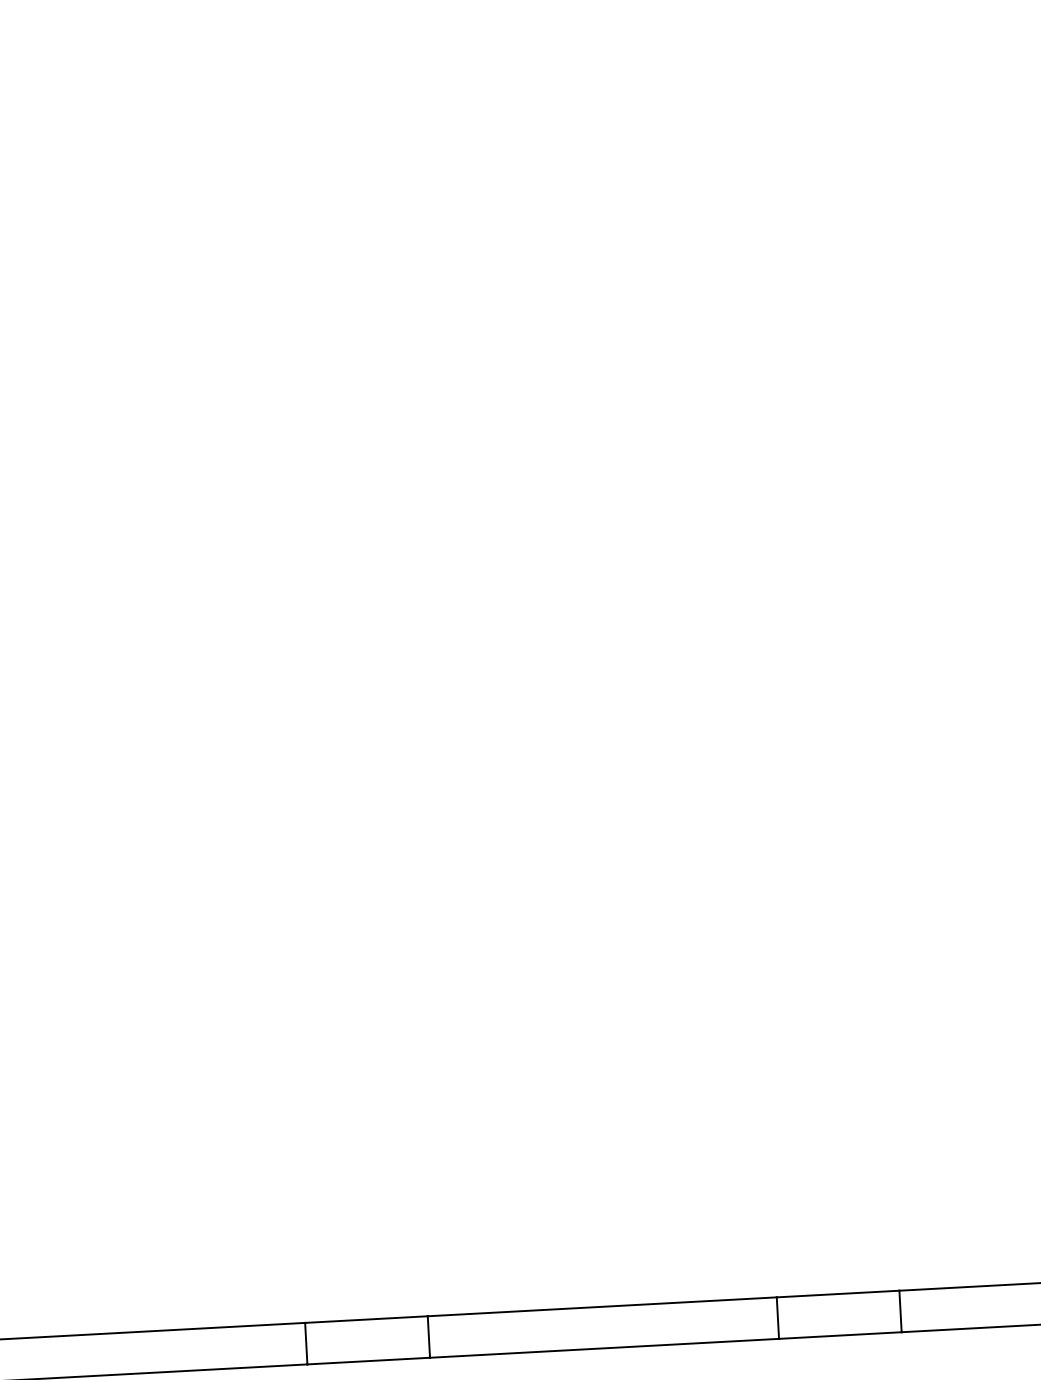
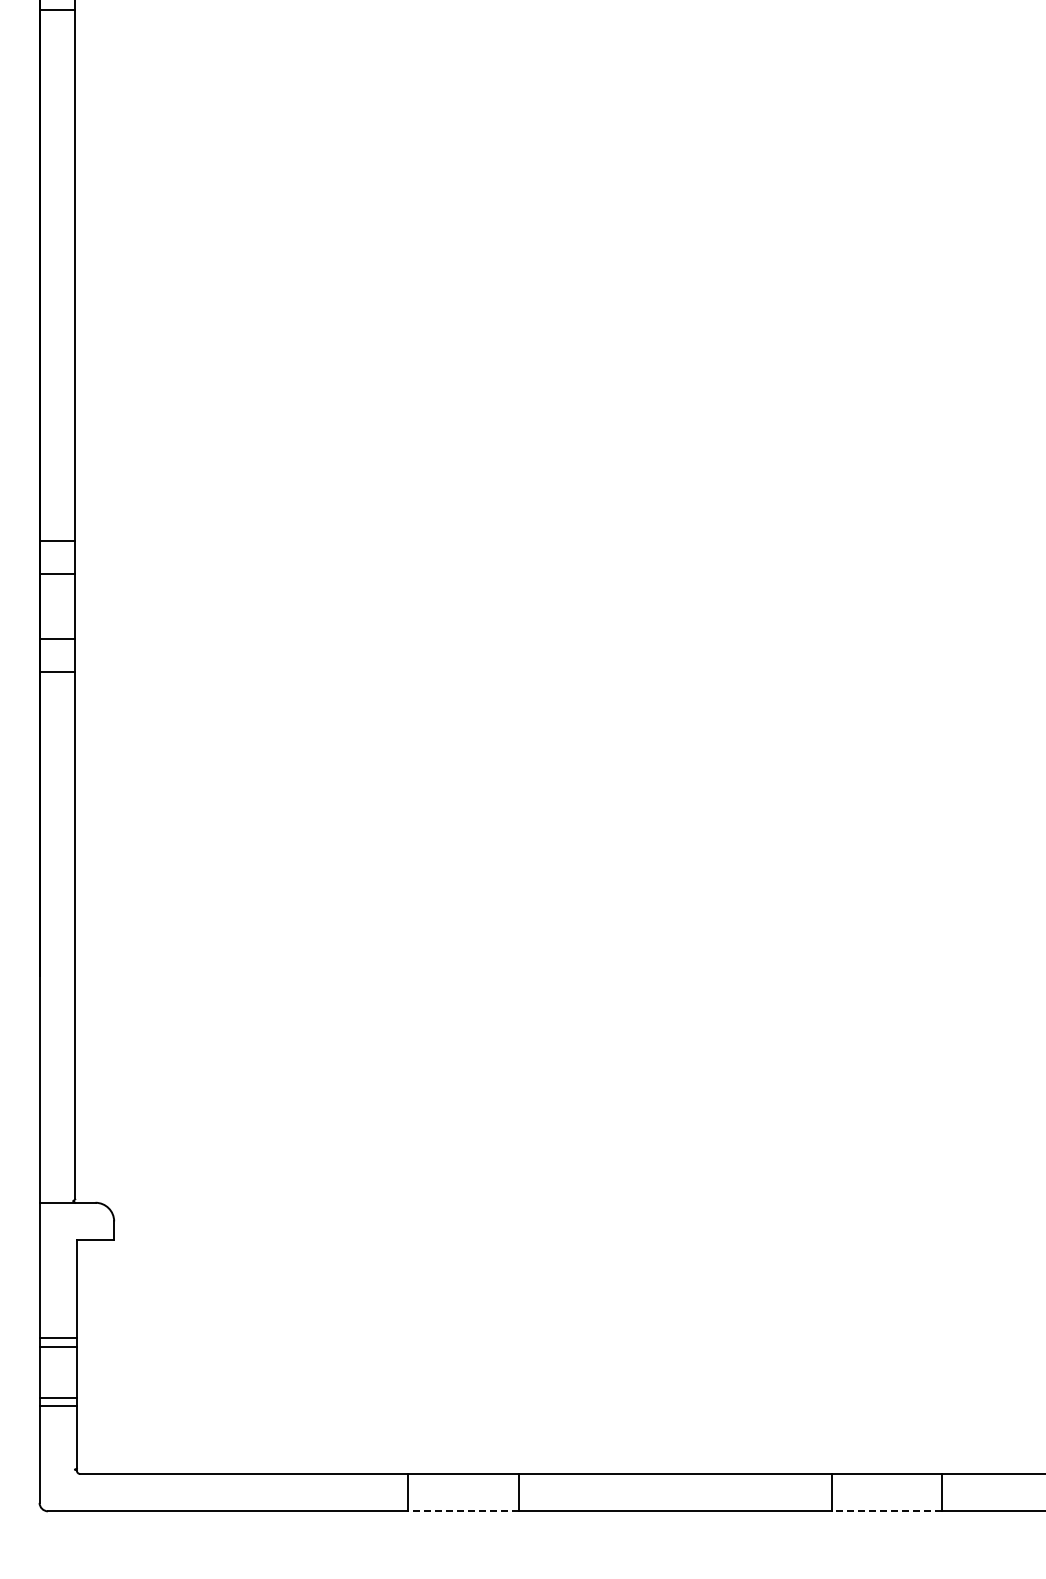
line: (839, 1335) -> (886, 1511), solid -> dashed
line: (367, 1361) -> (462, 1511), solid -> dashed

